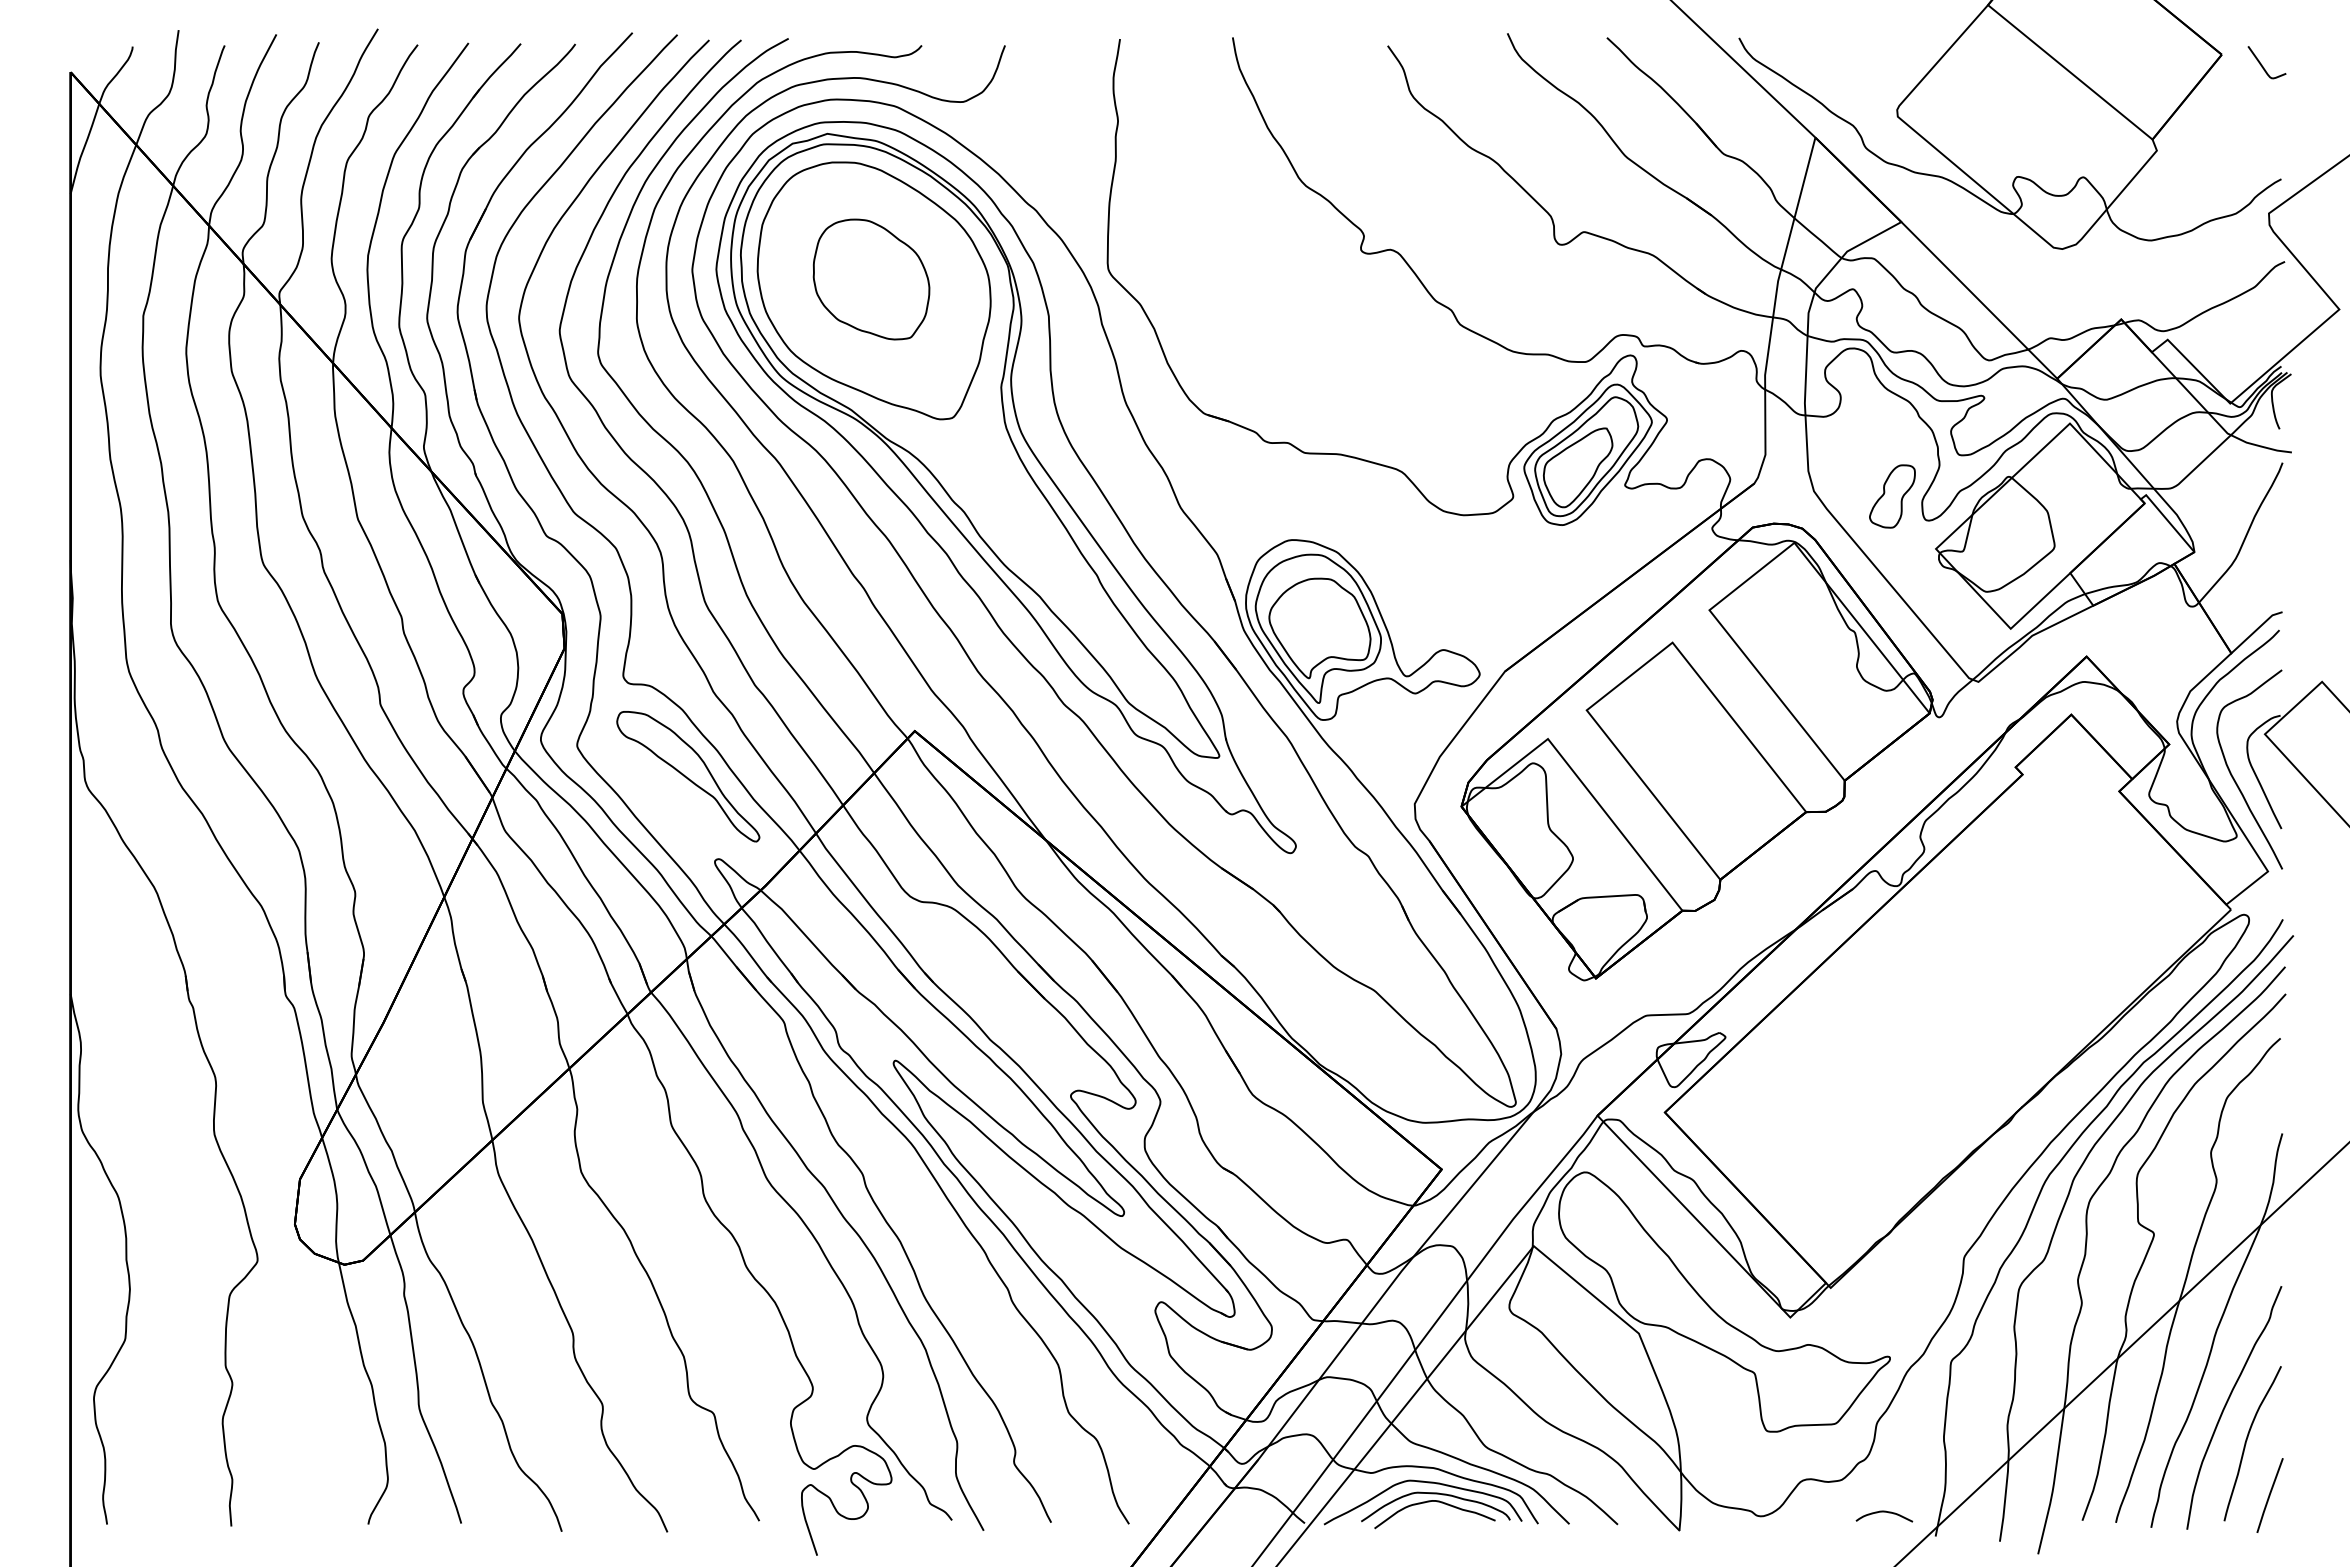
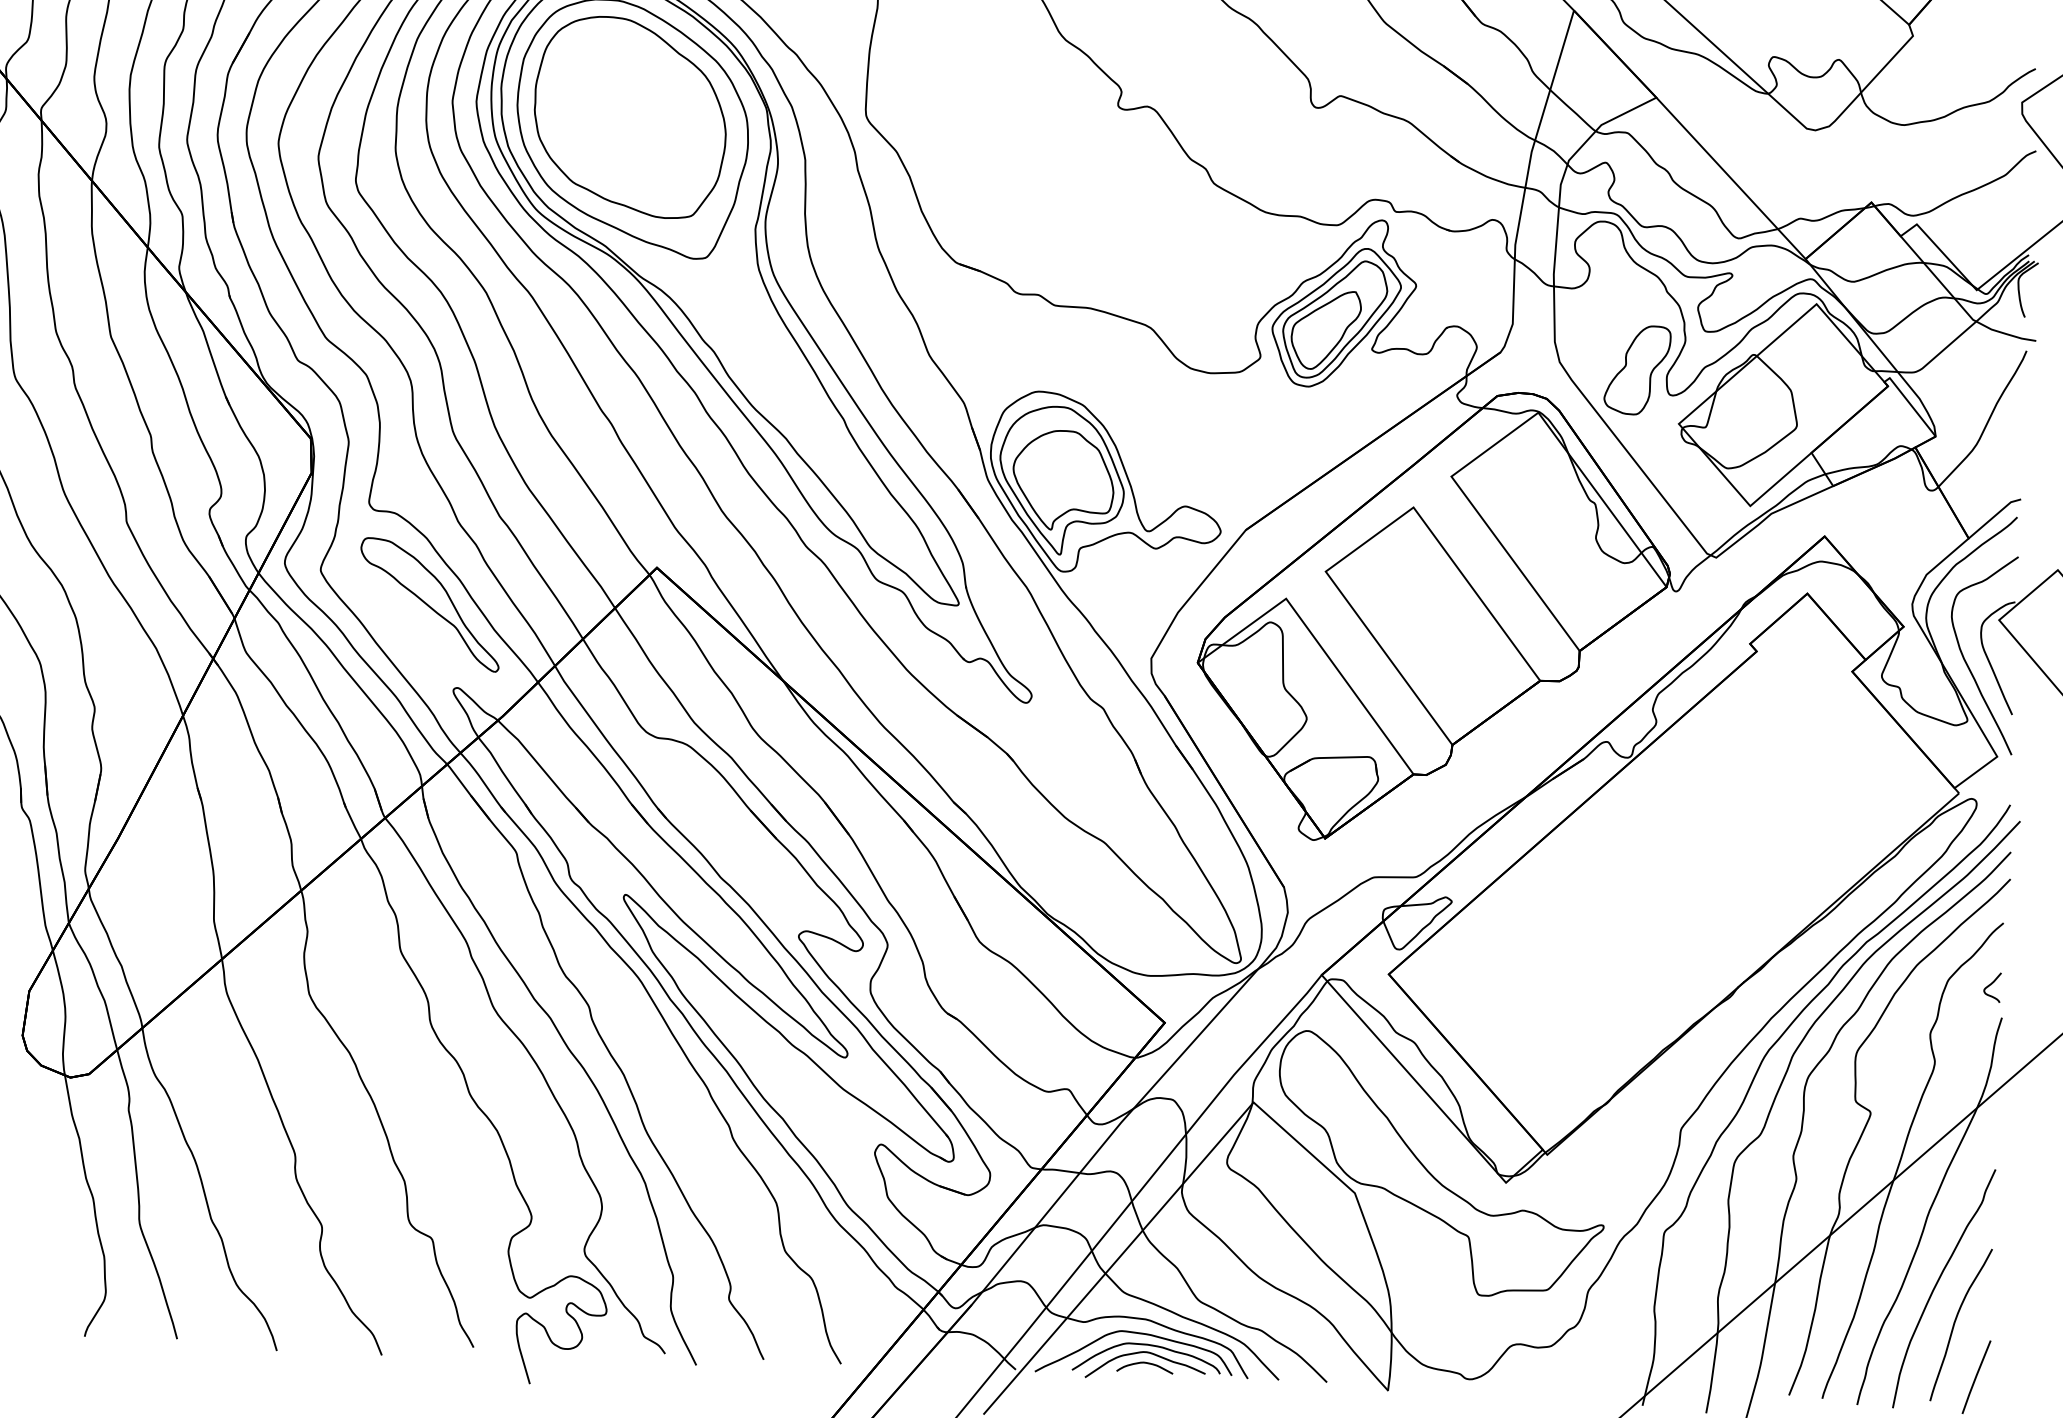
part: (871, 279) -> (630, 117), size x1.67
part: (1892, 496) -> (1637, 370), size x1.43
curve: (2270, 1101) -> (1991, 985), added
curve: (1884, 1512) -> (1145, 1363), moved

